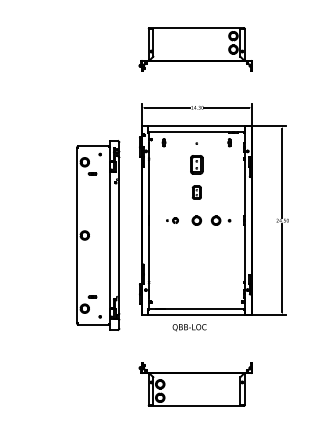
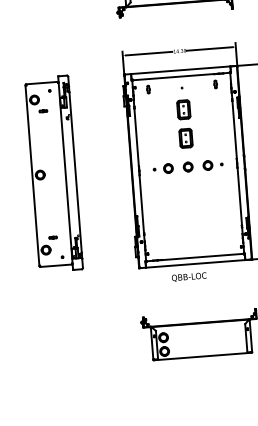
part: (196, 192) -> (185, 138), size x1.43
part: (172, 220) -> (163, 168), size x1.67
part: (98, 235) -> (54, 174), moved

